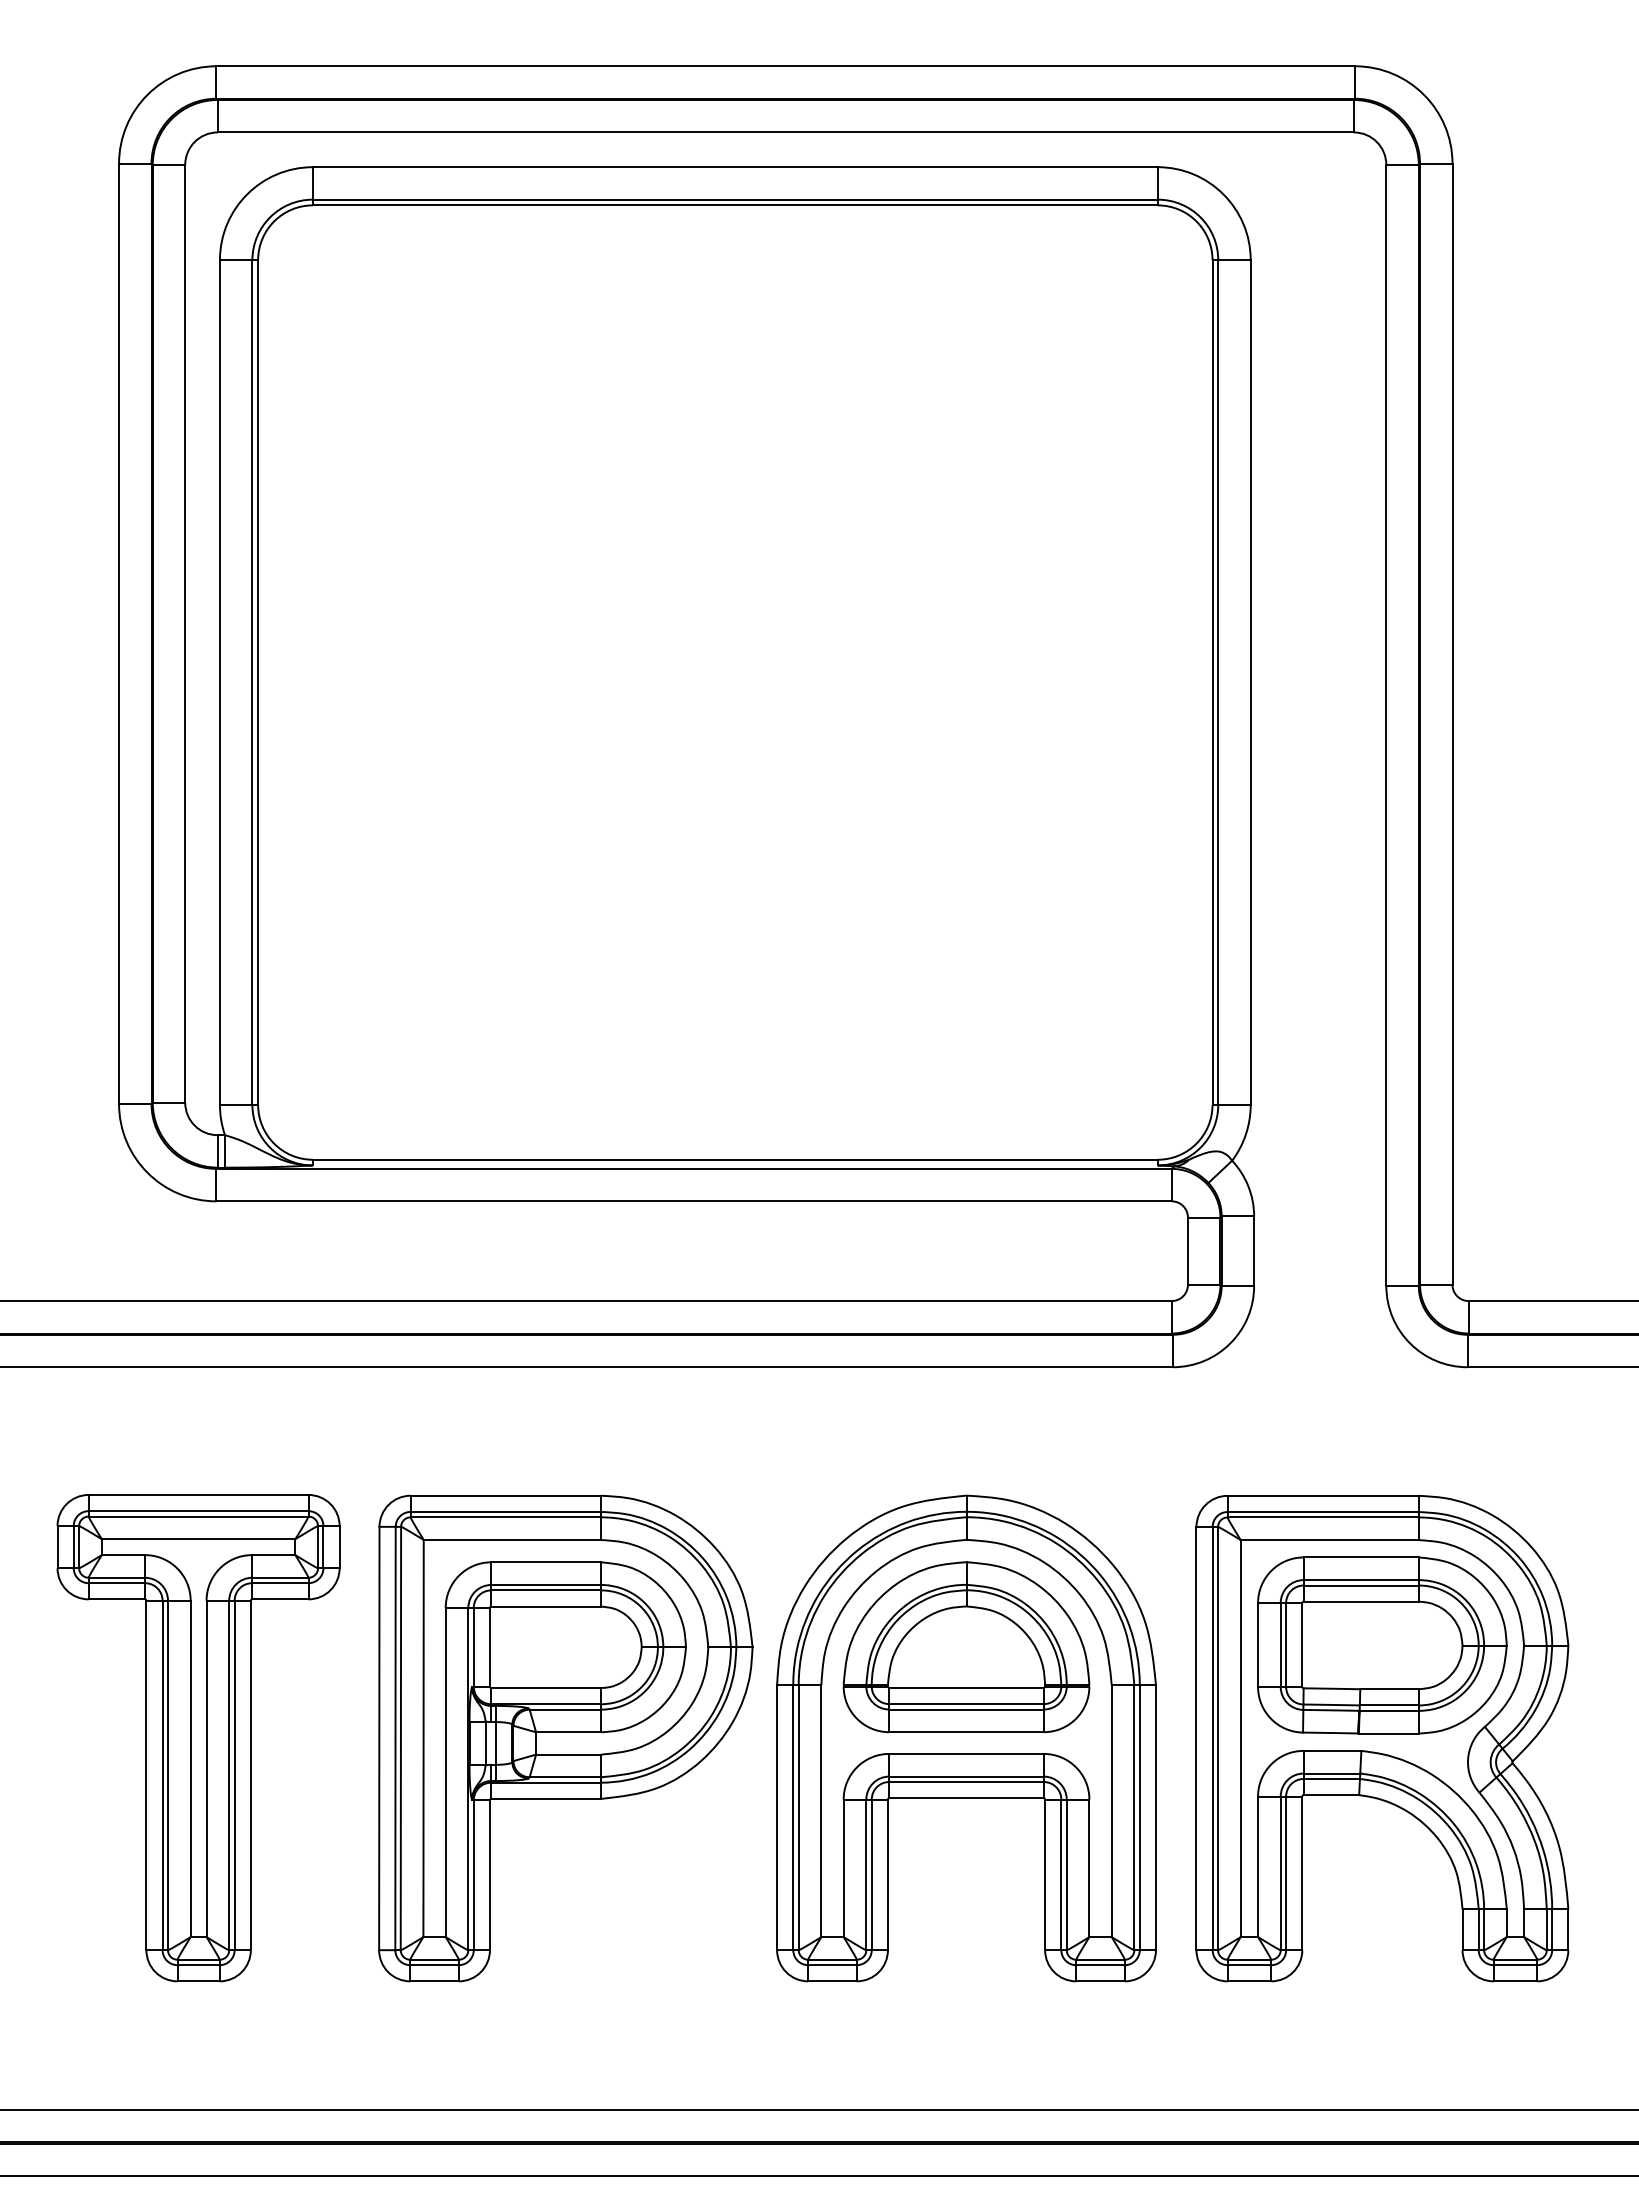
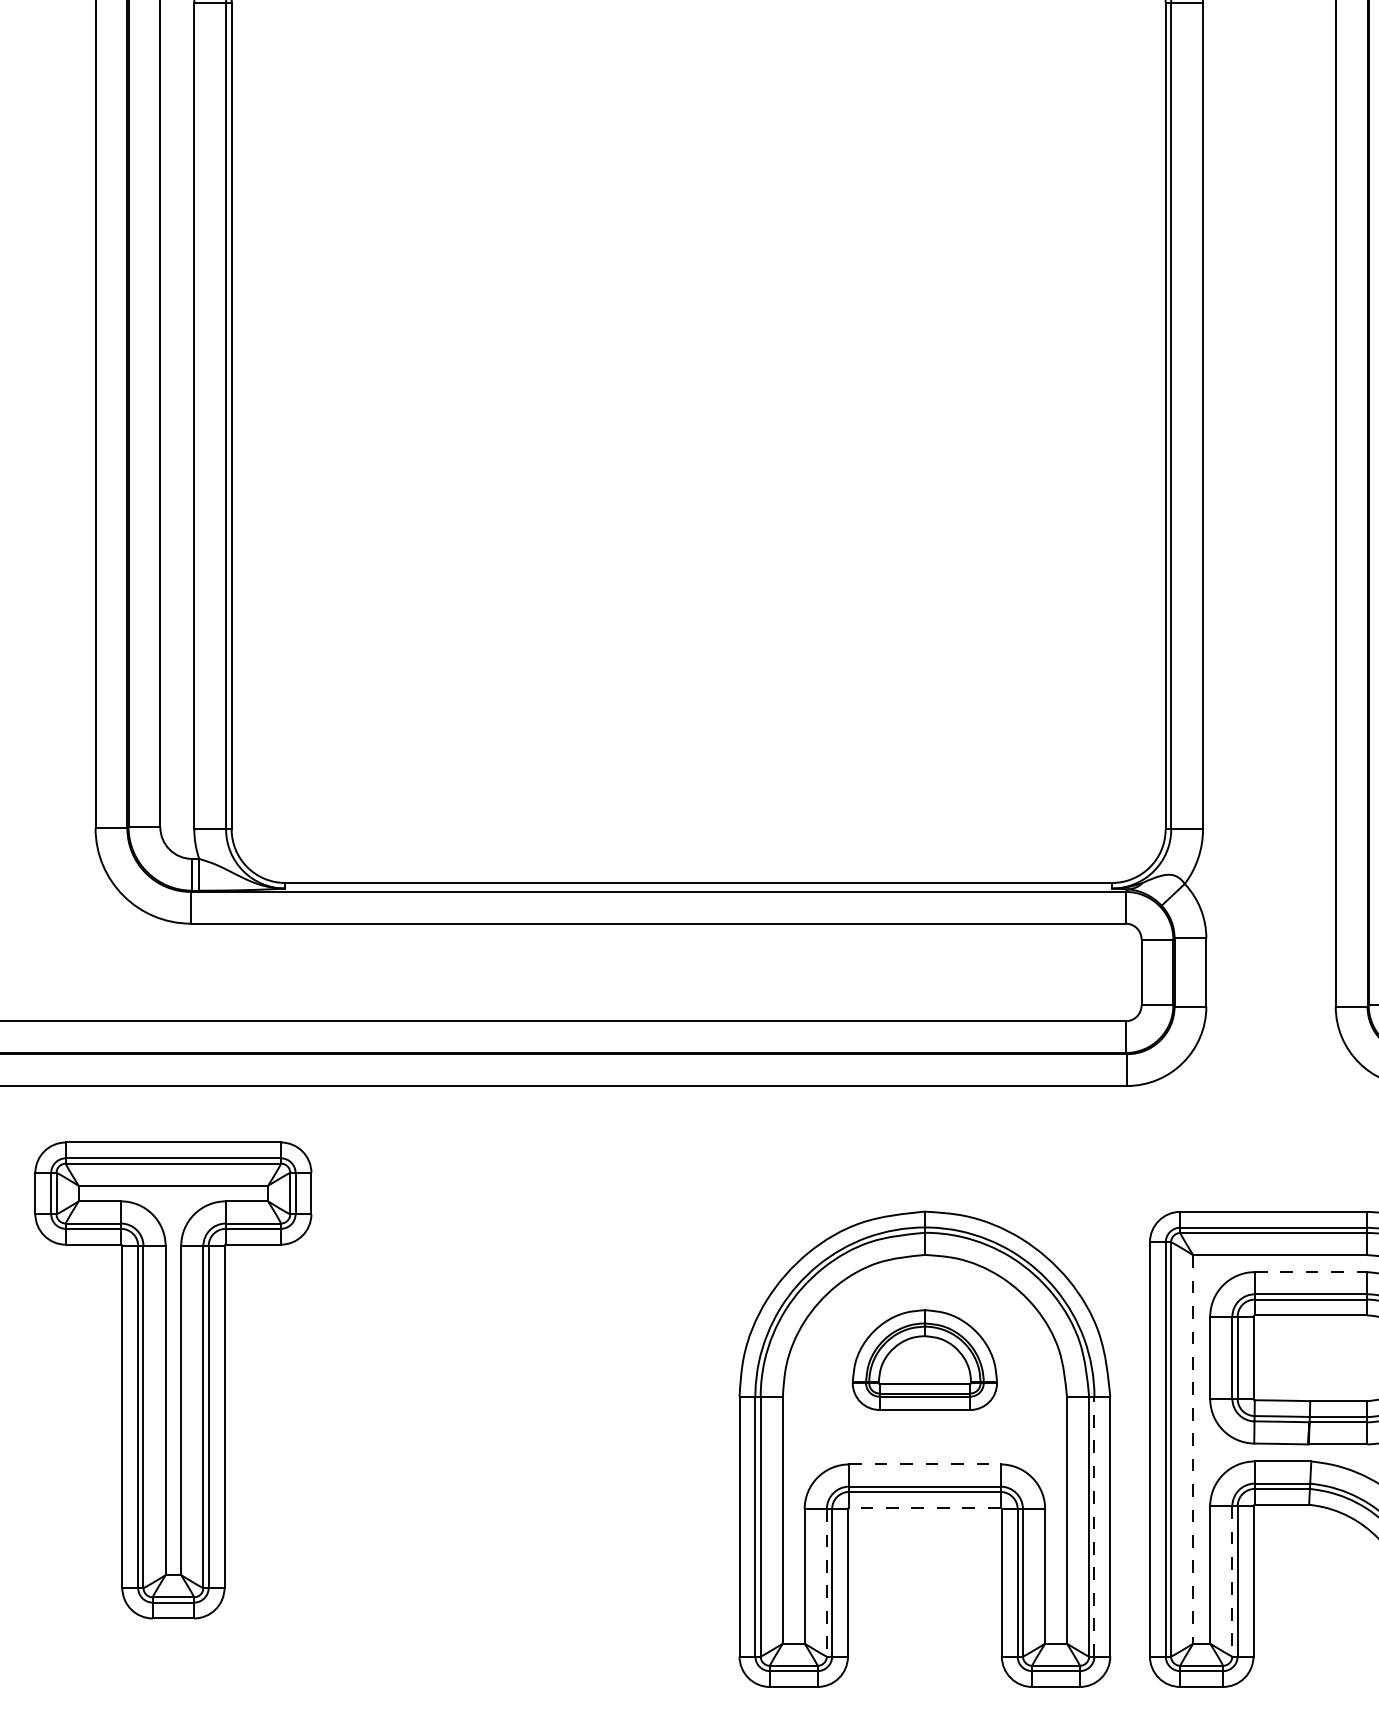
line: (1361, 1557) -> (1311, 1272), solid -> dashed
part: (966, 1647) -> (924, 1360), size x0.6
part: (198, 1738) -> (173, 1380), moved
part: (565, 1738) -> (532, 1449), removed
line: (1240, 1739) -> (1193, 1450), solid -> dashed
line: (967, 1753) -> (925, 1464), solid -> dashed
line: (966, 1798) -> (924, 1508), solid -> dashed
line: (1139, 1817) -> (1094, 1526), solid -> dashed
line: (1280, 1873) -> (1232, 1581), solid -> dashed
line: (866, 1875) -> (827, 1583), solid -> dashed

